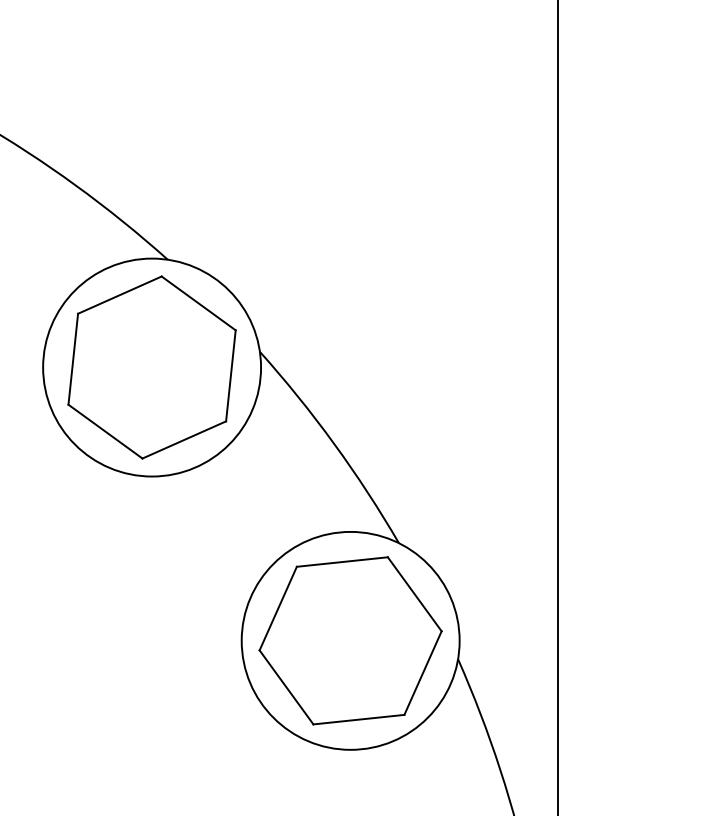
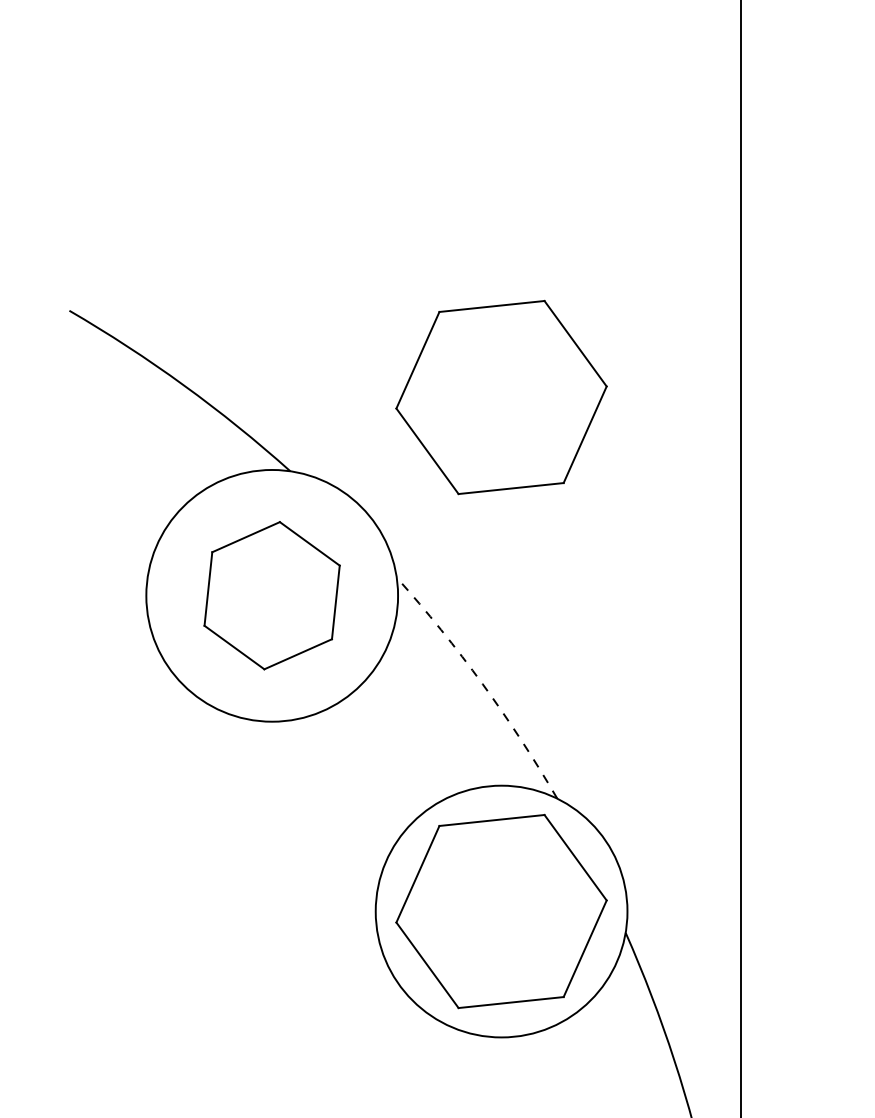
part: (350, 195) -> (501, 397), added
part: (151, 367) -> (271, 595), size x0.7
arc: (334, 444) -> (482, 684), solid -> dashed

